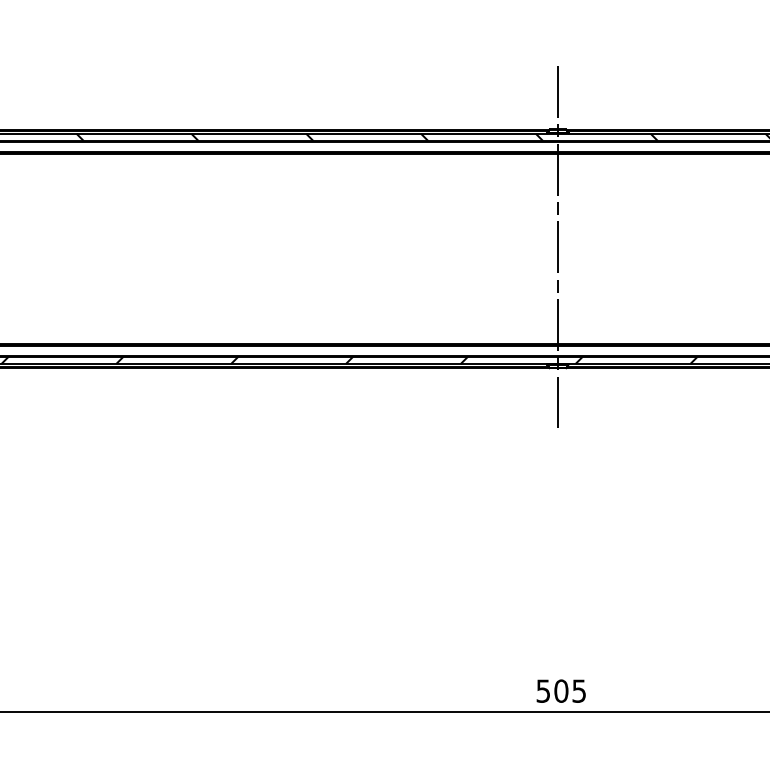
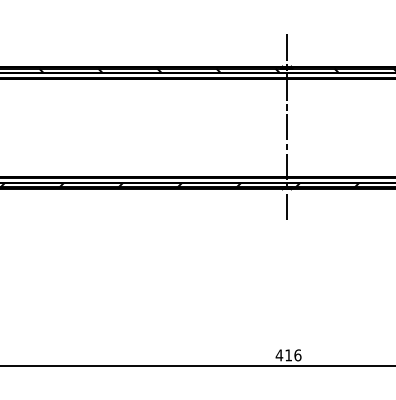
text: (561, 691) -> (288, 355), 505 -> 416

